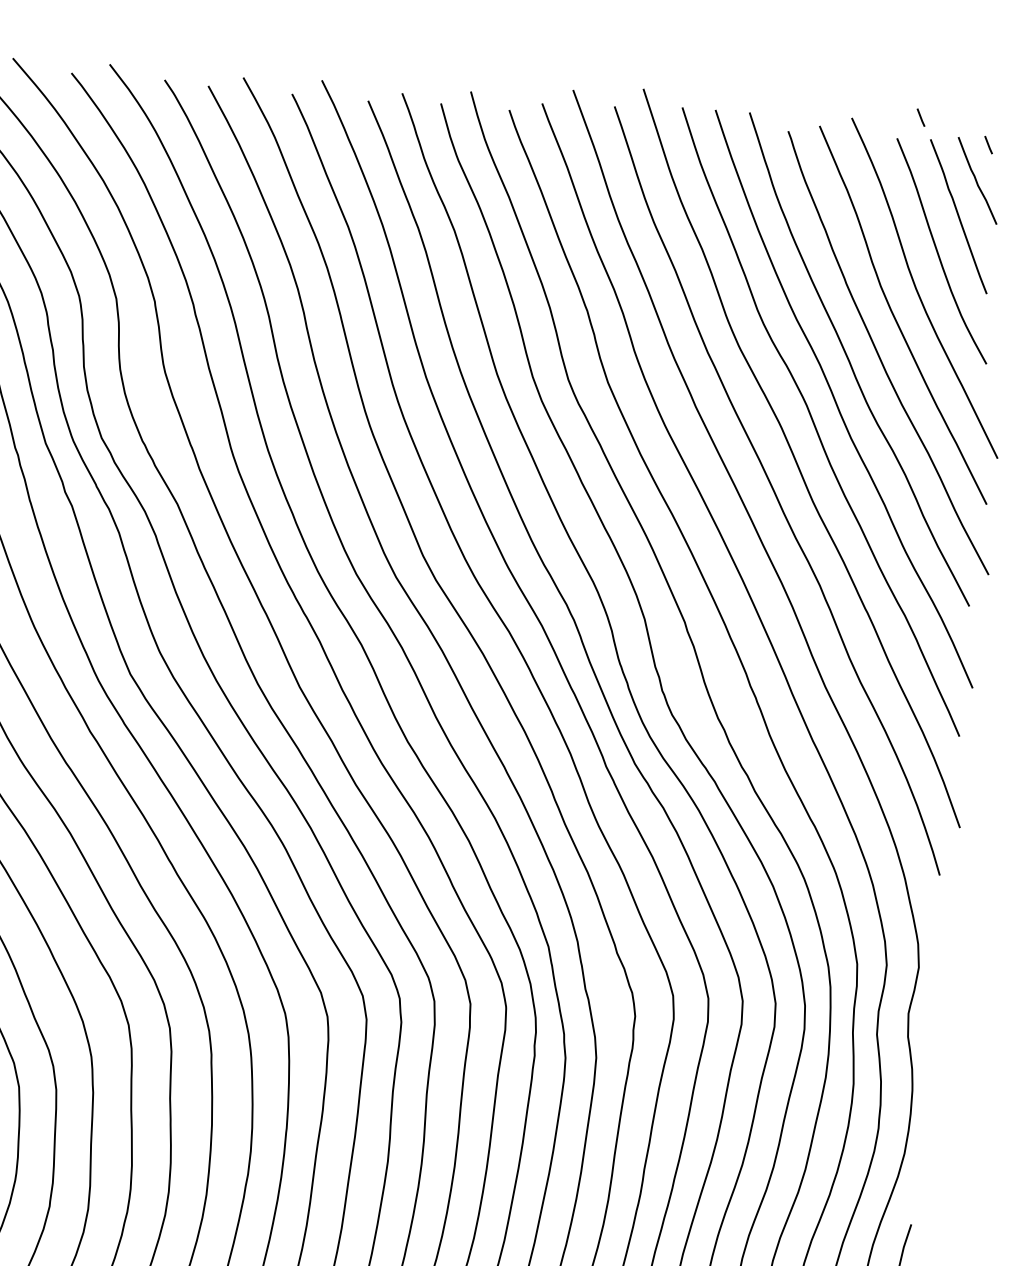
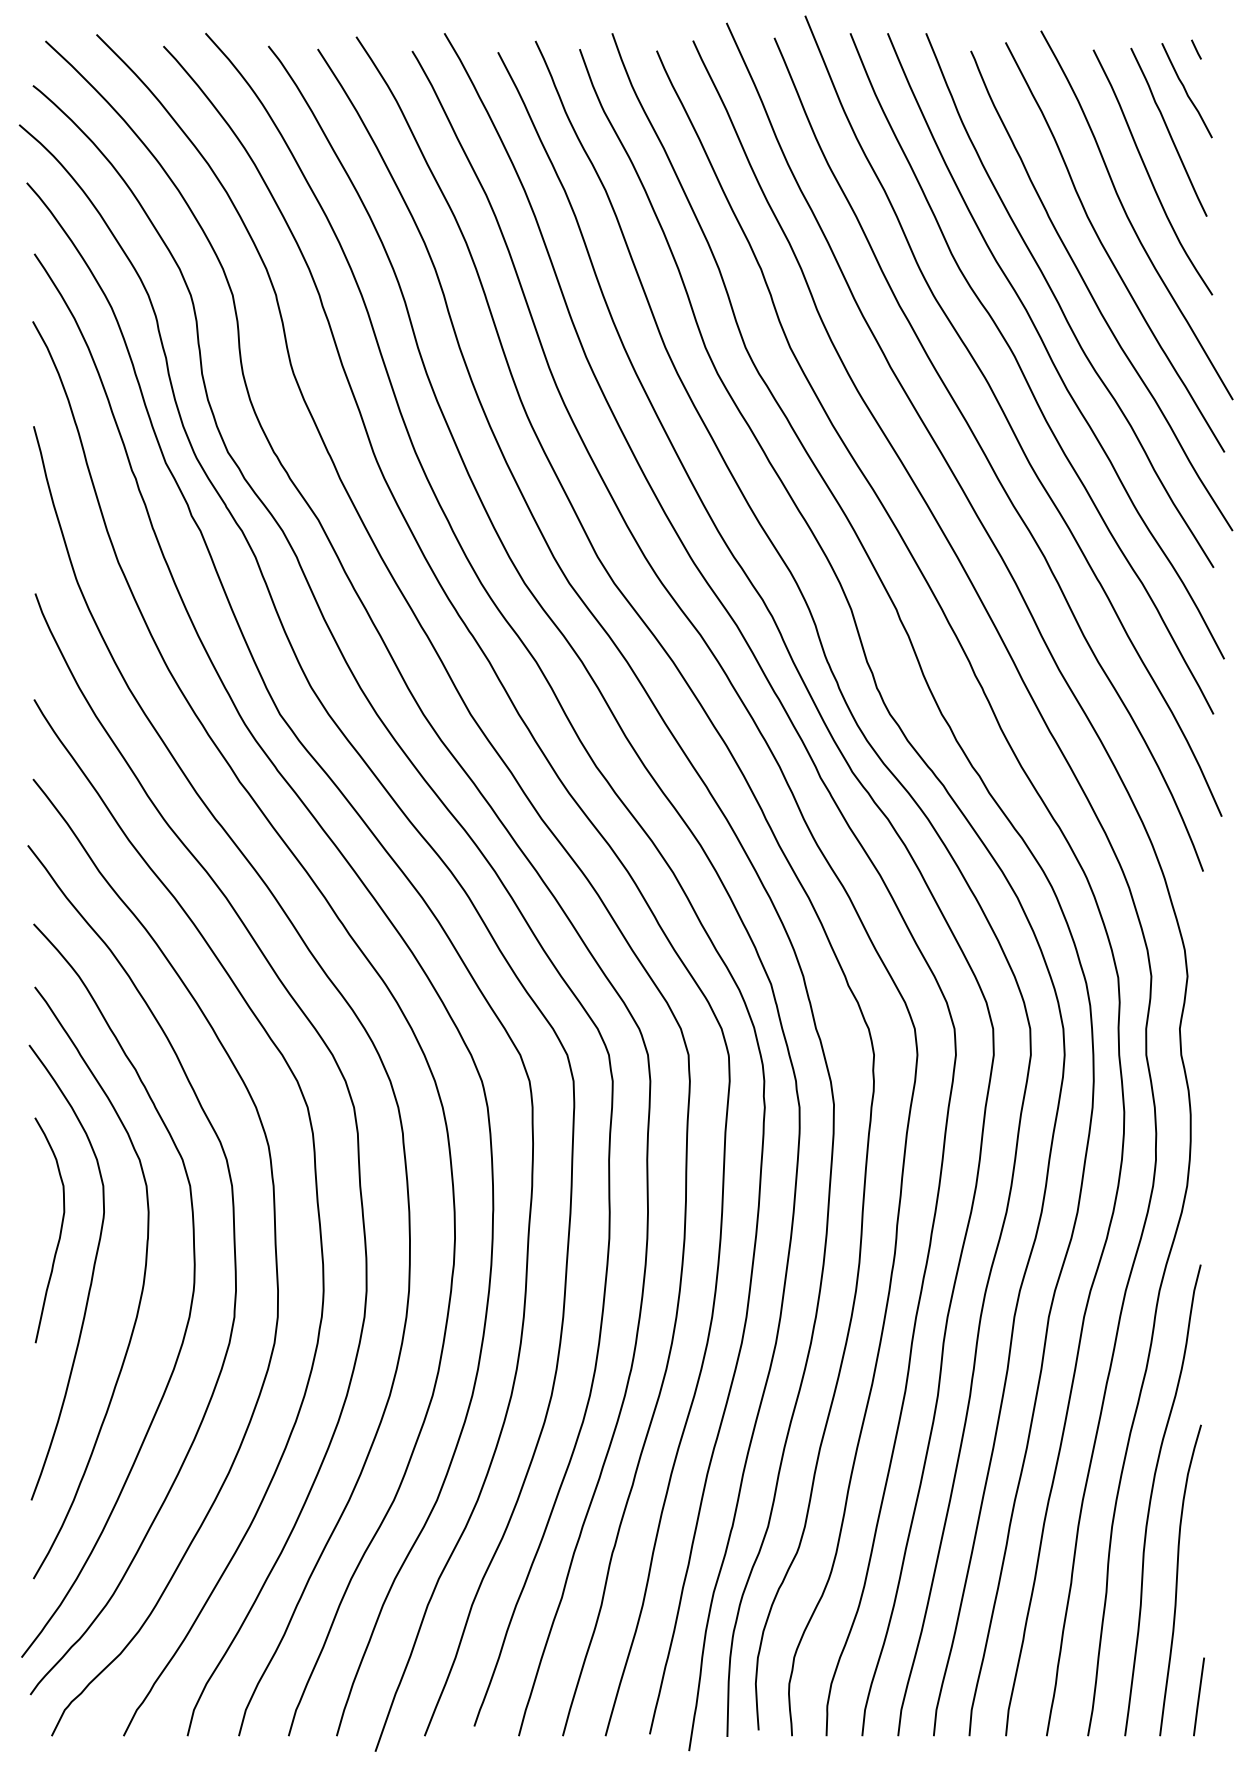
line: (921, 117) -> (1118, 24), removed

